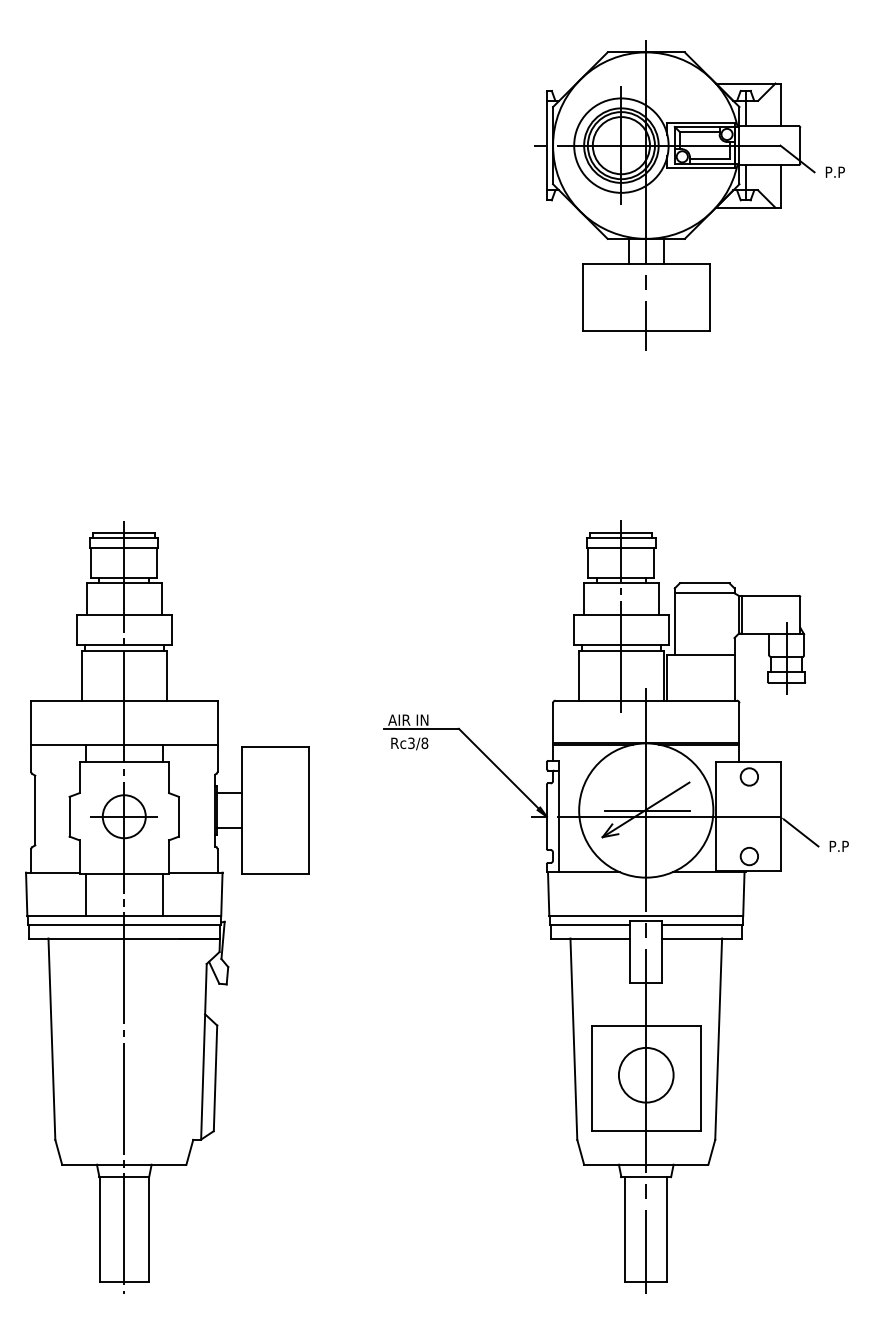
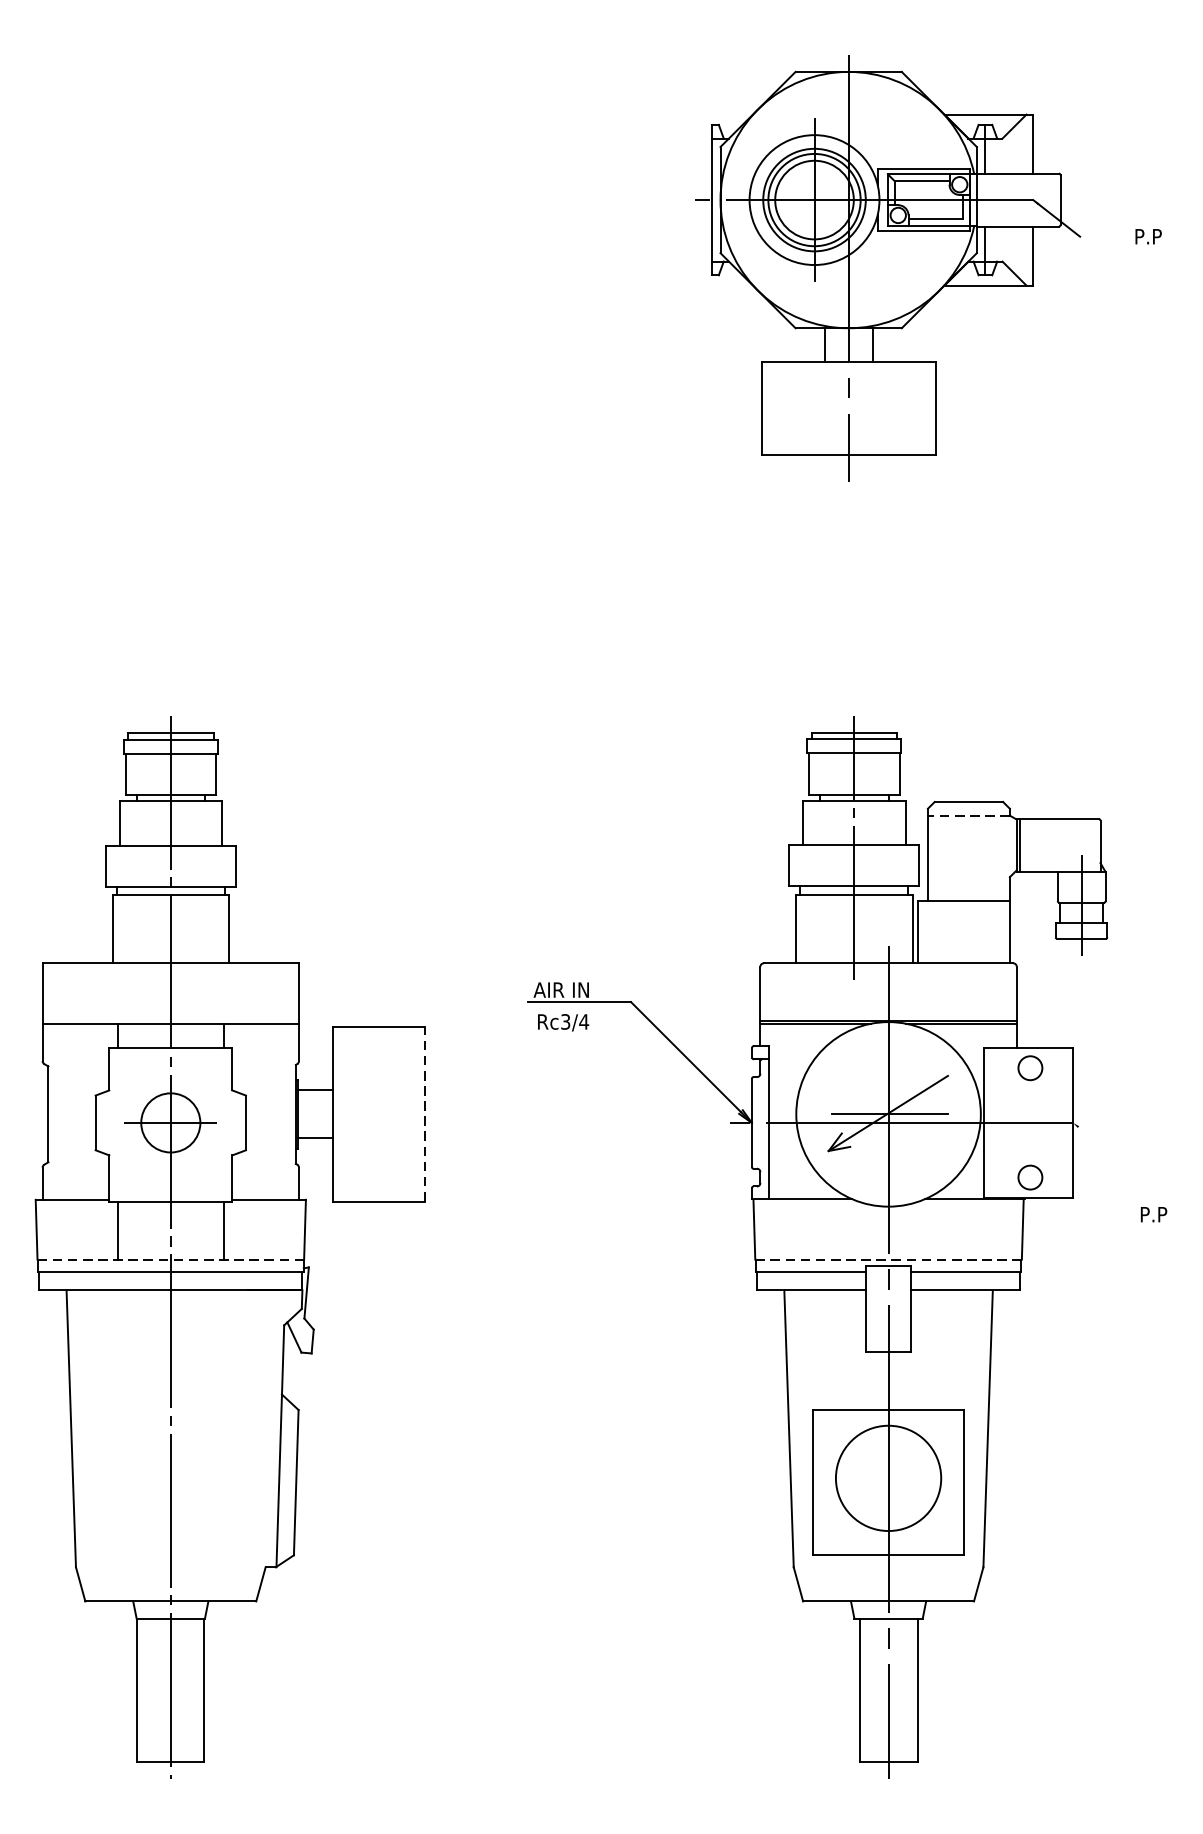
part: (674, 195) -> (887, 268), moved
line: (704, 593) -> (968, 815), solid -> dashed
text: (424, 743) -> (583, 1022), Rc3/8 -> Rc3/4
line: (309, 810) -> (425, 1114), solid -> dashed
line: (801, 832) -> (1102, 1144), removed
text: (838, 845) -> (1152, 1213), moved
line: (124, 916) -> (171, 1260), solid -> dashed
line: (646, 916) -> (888, 1260), solid -> dashed
circle: (645, 1074) -> (887, 1477), size x1.4

